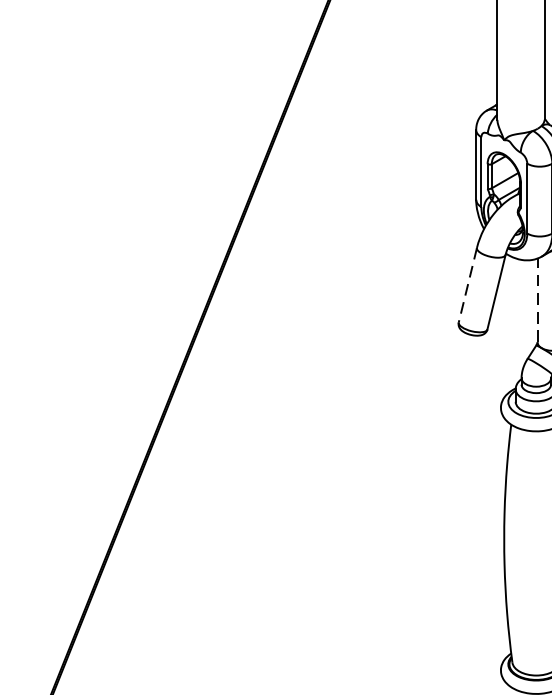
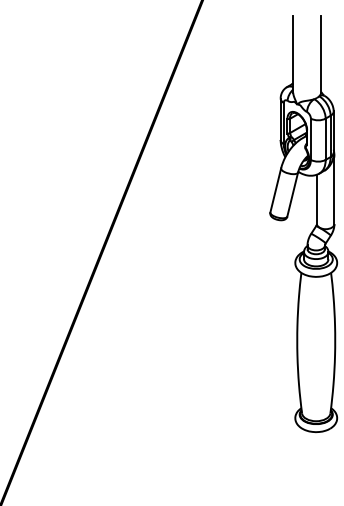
line: (467, 285) -> (275, 190), dashed -> solid
line: (536, 300) -> (316, 199), dashed -> solid

